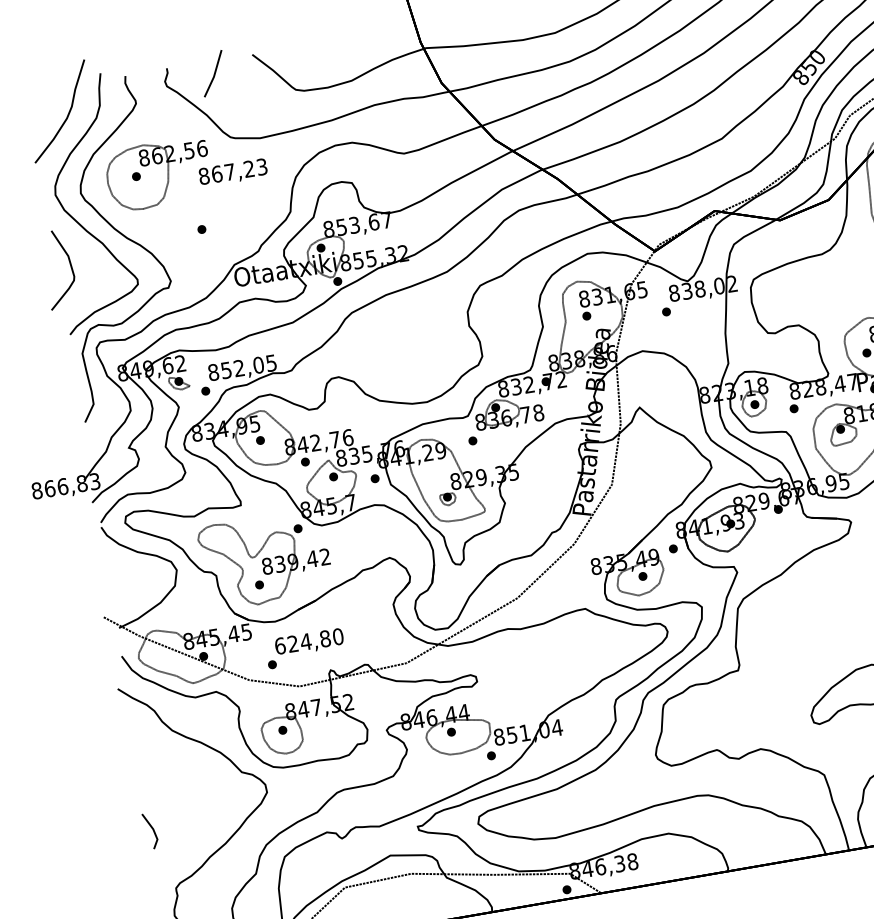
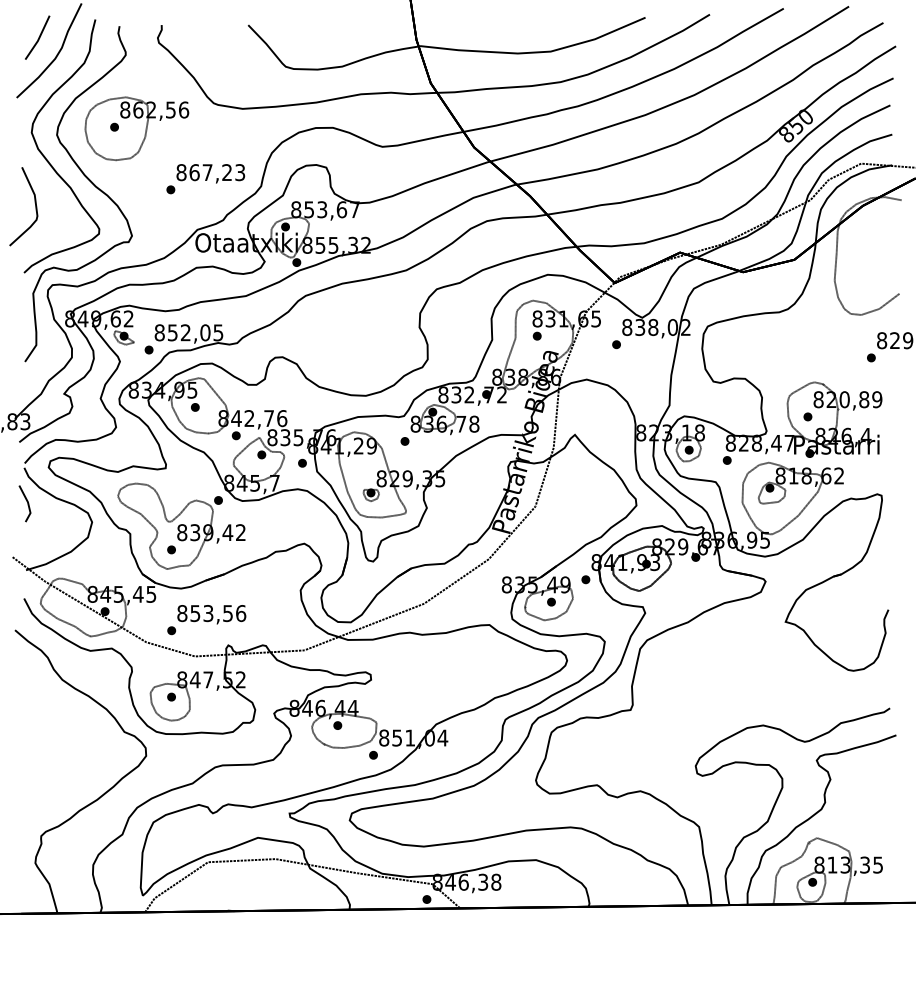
line: (213, 73) -> (38, 37), moved
text: (232, 172) -> (210, 173), moved
text: (309, 641) -> (211, 613), 624,80 -> 853,56
line: (151, 828) -> (26, 501), moved

